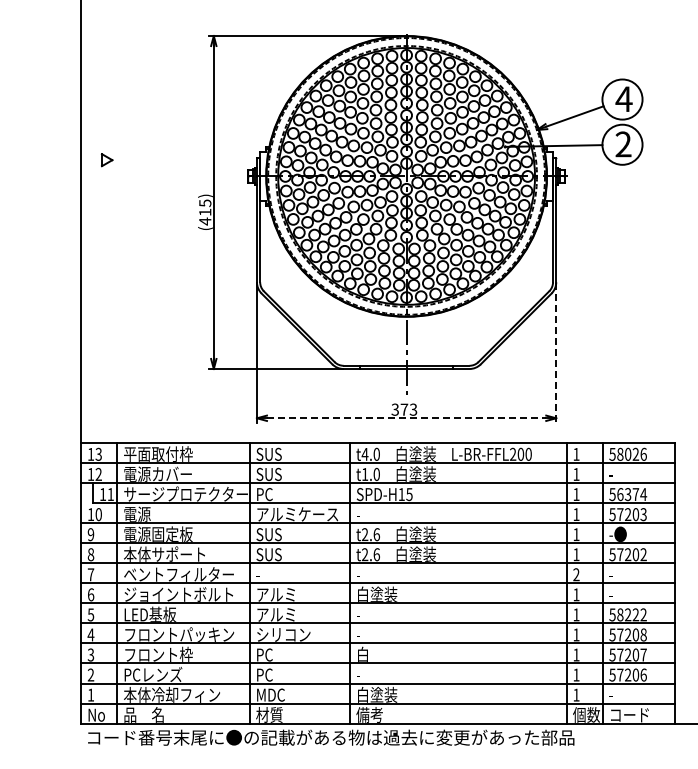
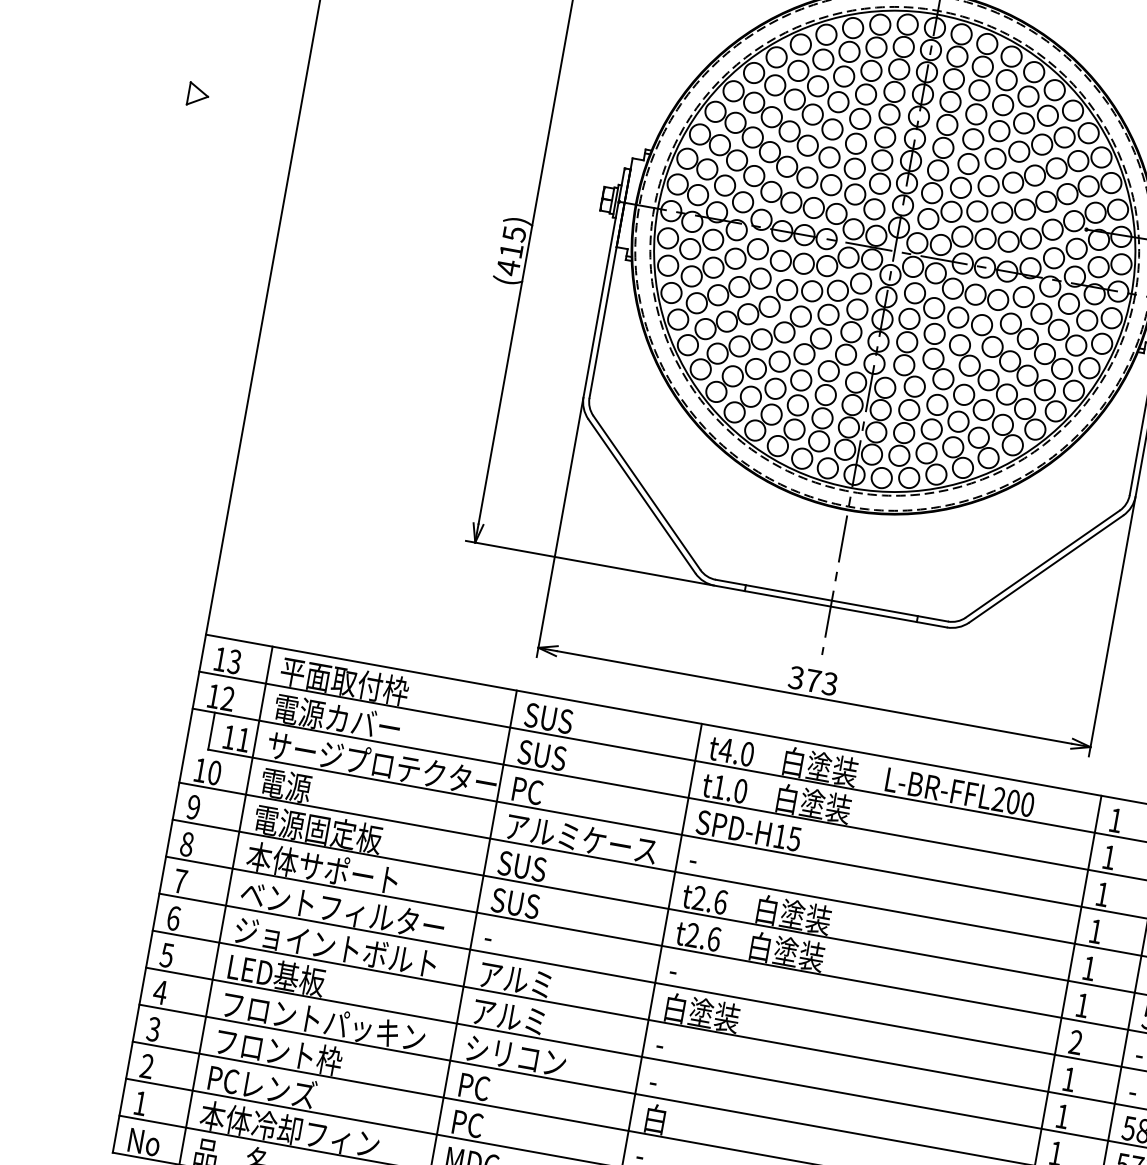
part: (106, 160) -> (197, 95), moved
line: (556, 353) -> (1112, 627), dashed -> solid
line: (406, 418) -> (814, 697), dashed -> solid

